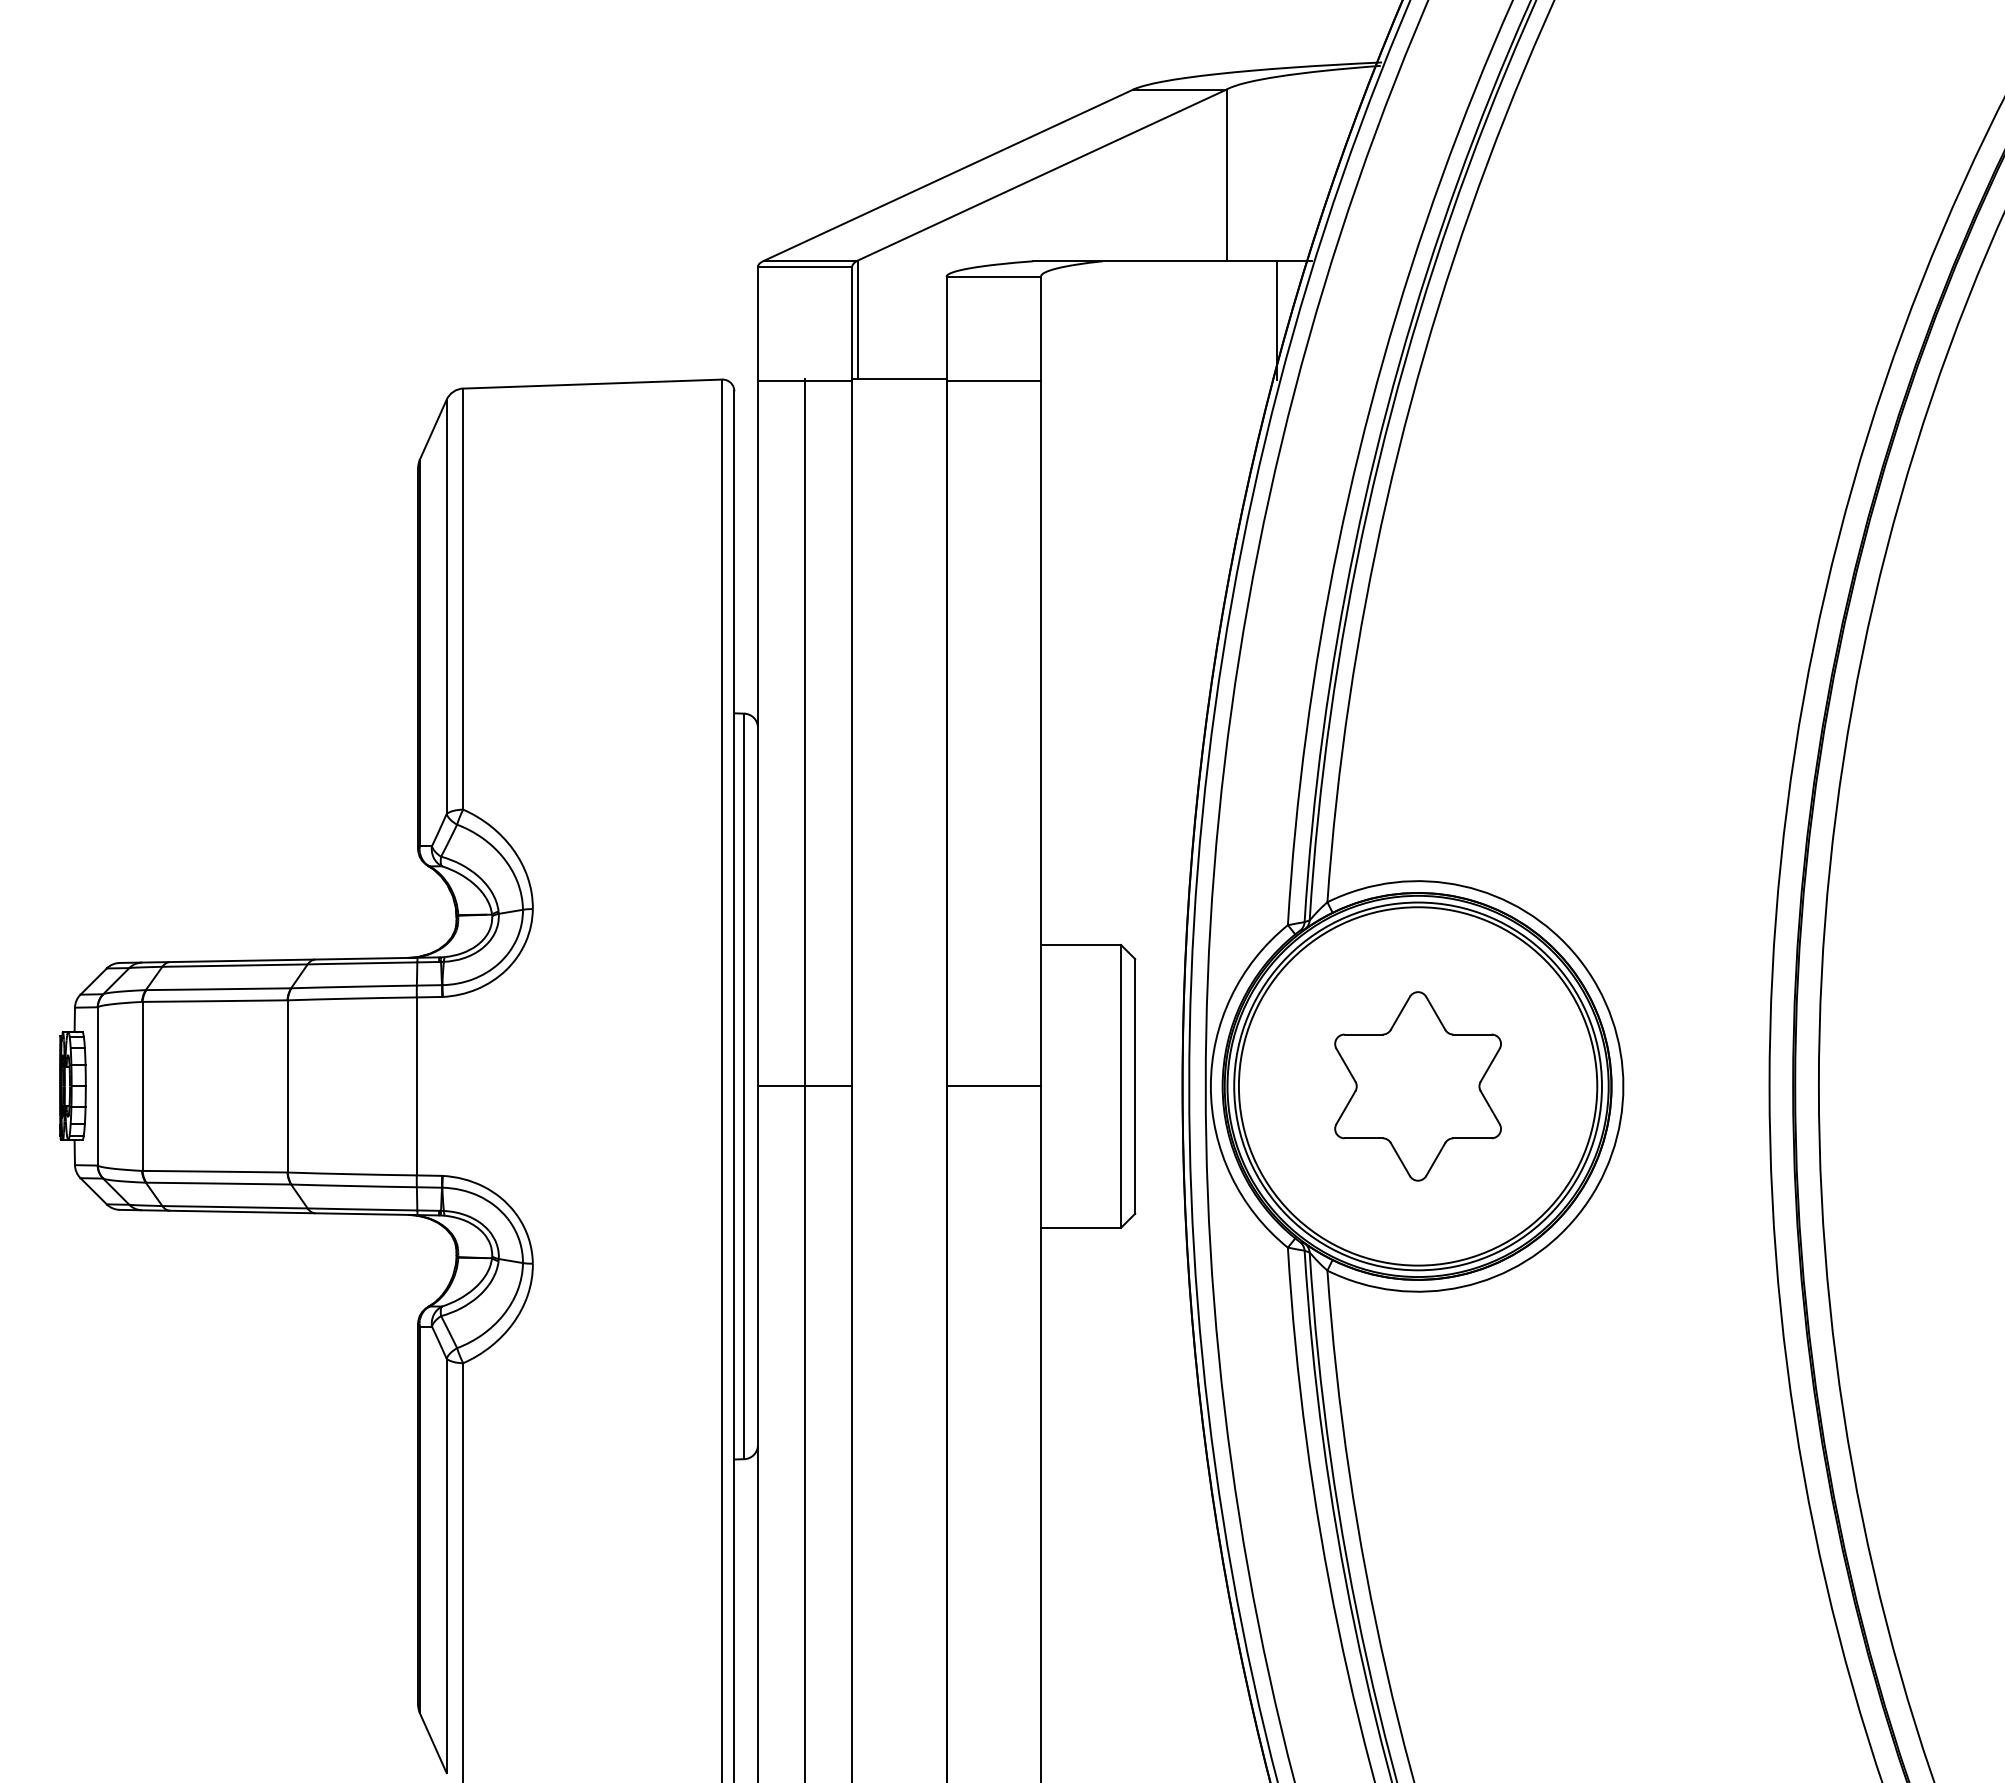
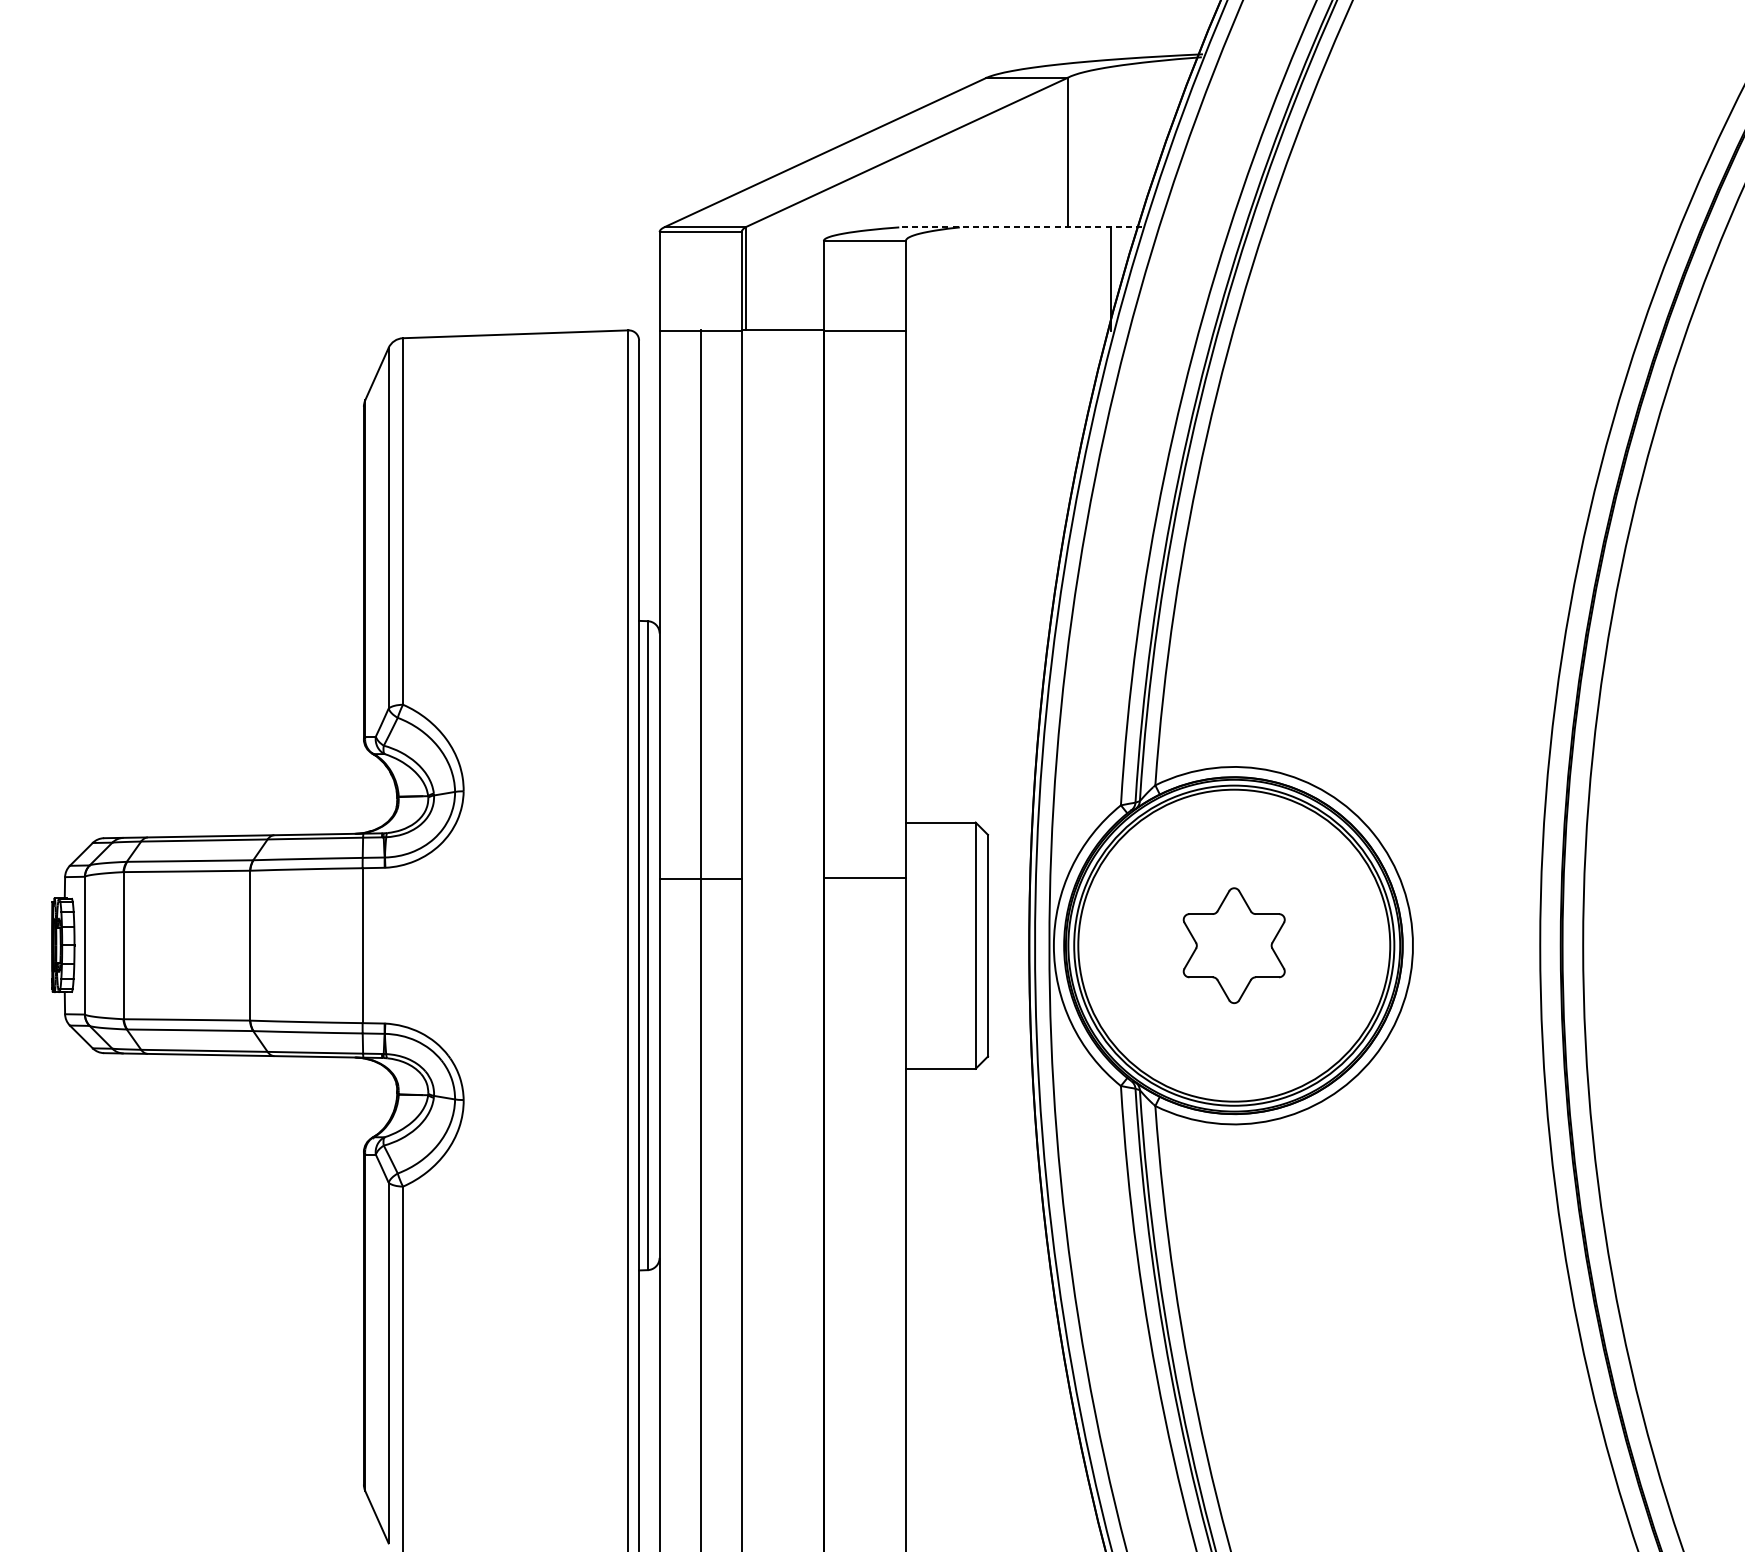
line: (1172, 261) -> (1020, 227), solid -> dashed
line: (804, 1086) -> (700, 878), moved
line: (993, 1086) -> (864, 877), moved
part: (1417, 1086) -> (1233, 945), size x0.7

